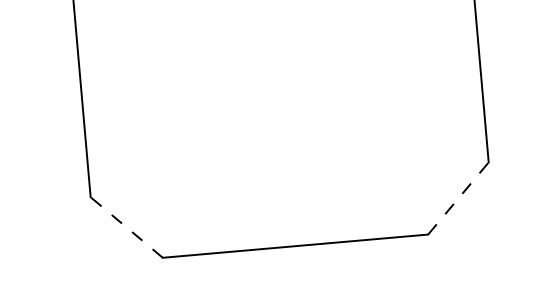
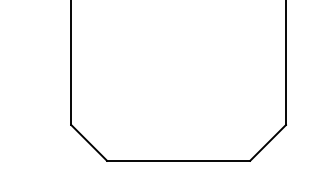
line: (459, 197) -> (268, 142), dashed -> solid
line: (125, 226) -> (88, 142), dashed -> solid

